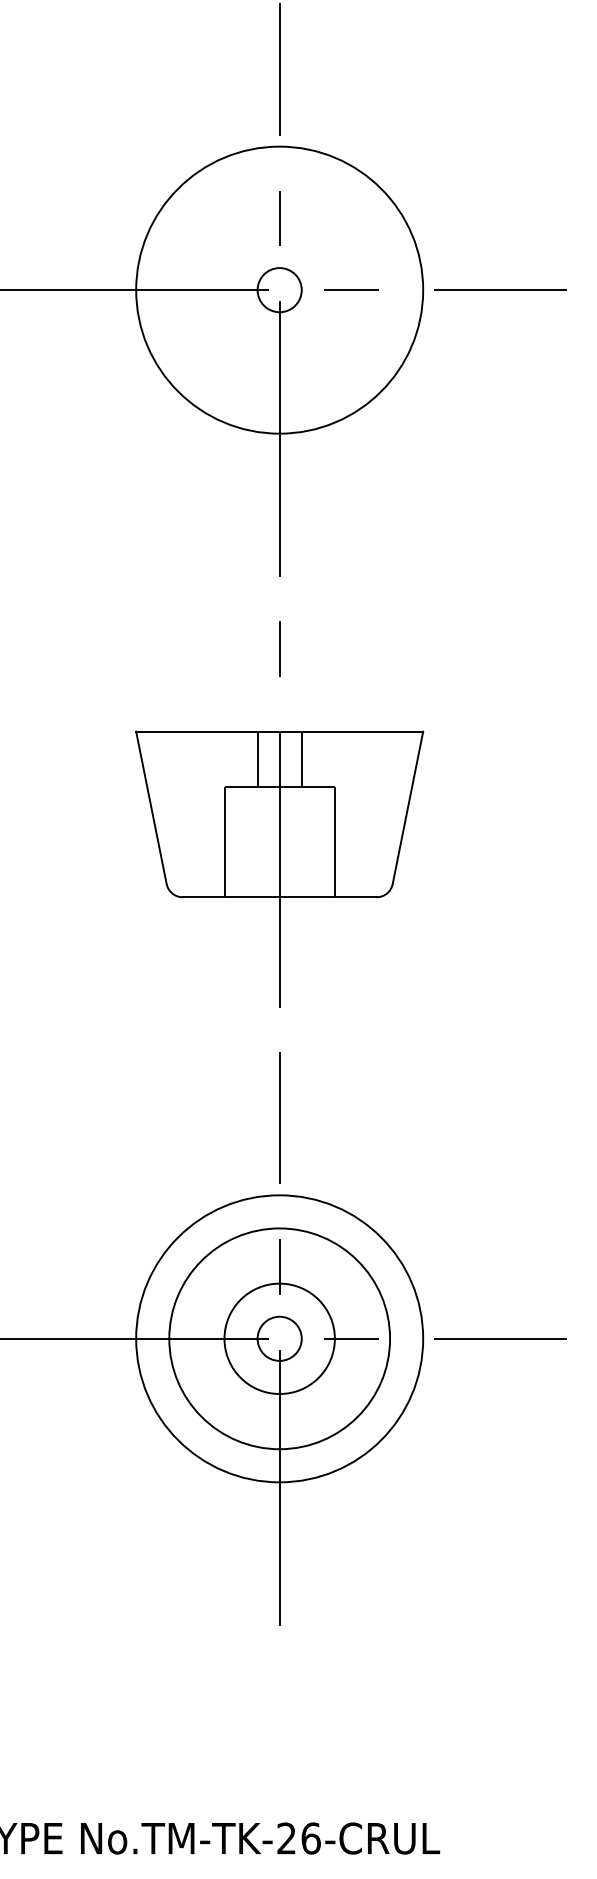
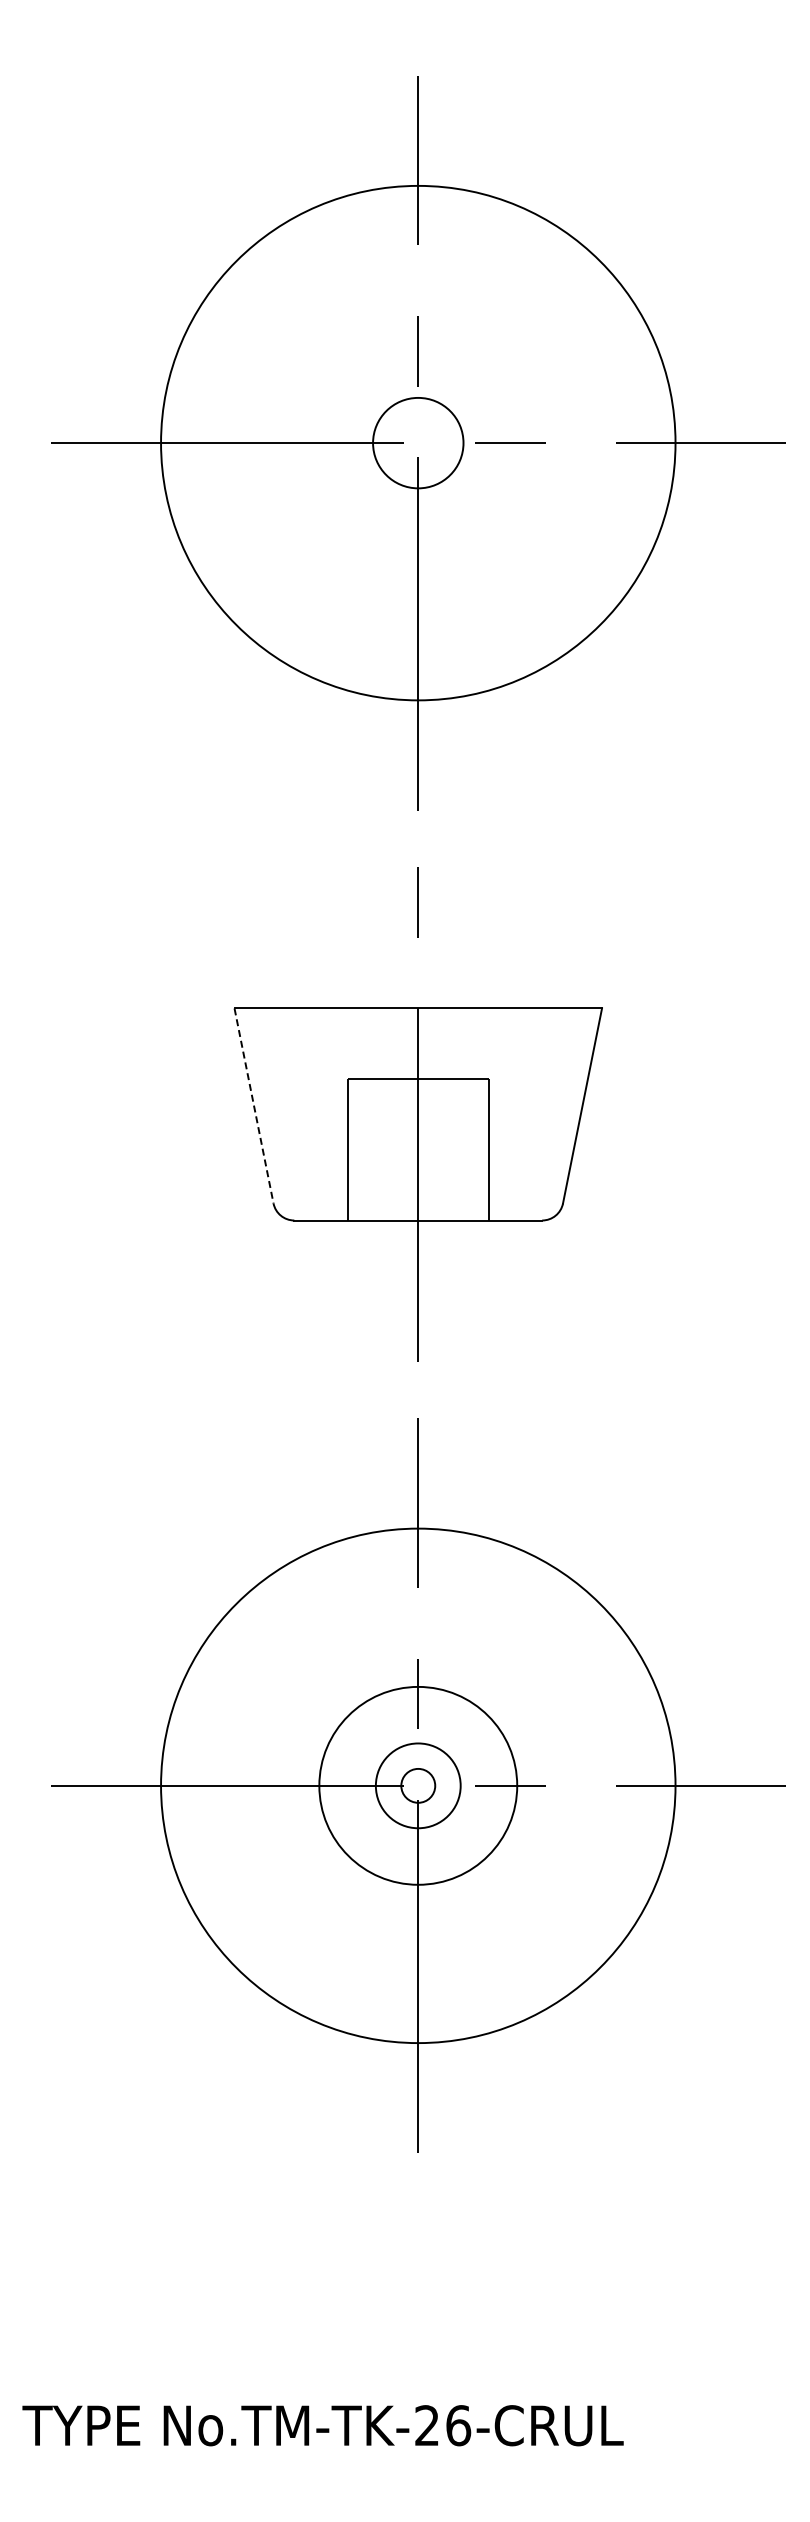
circle: (279, 289) -> (418, 442), size x1.4
circle: (279, 289) -> (418, 442), size x1.6
line: (257, 759) -> (390, 1043), removed
line: (301, 759) -> (446, 1043), removed
line: (151, 808) -> (254, 1106), solid -> dashed
circle: (279, 1338) -> (417, 1785), size x0.6
circle: (279, 1338) -> (417, 1785), size x0.7
circle: (279, 1338) -> (418, 1785), size x0.6
circle: (279, 1338) -> (418, 1785), size x1.4

